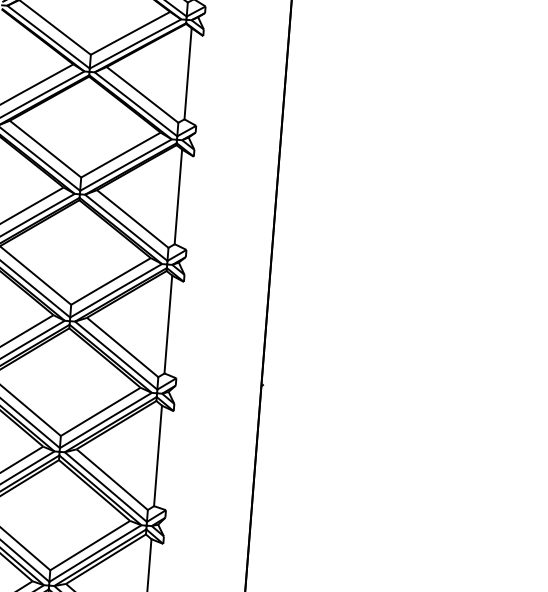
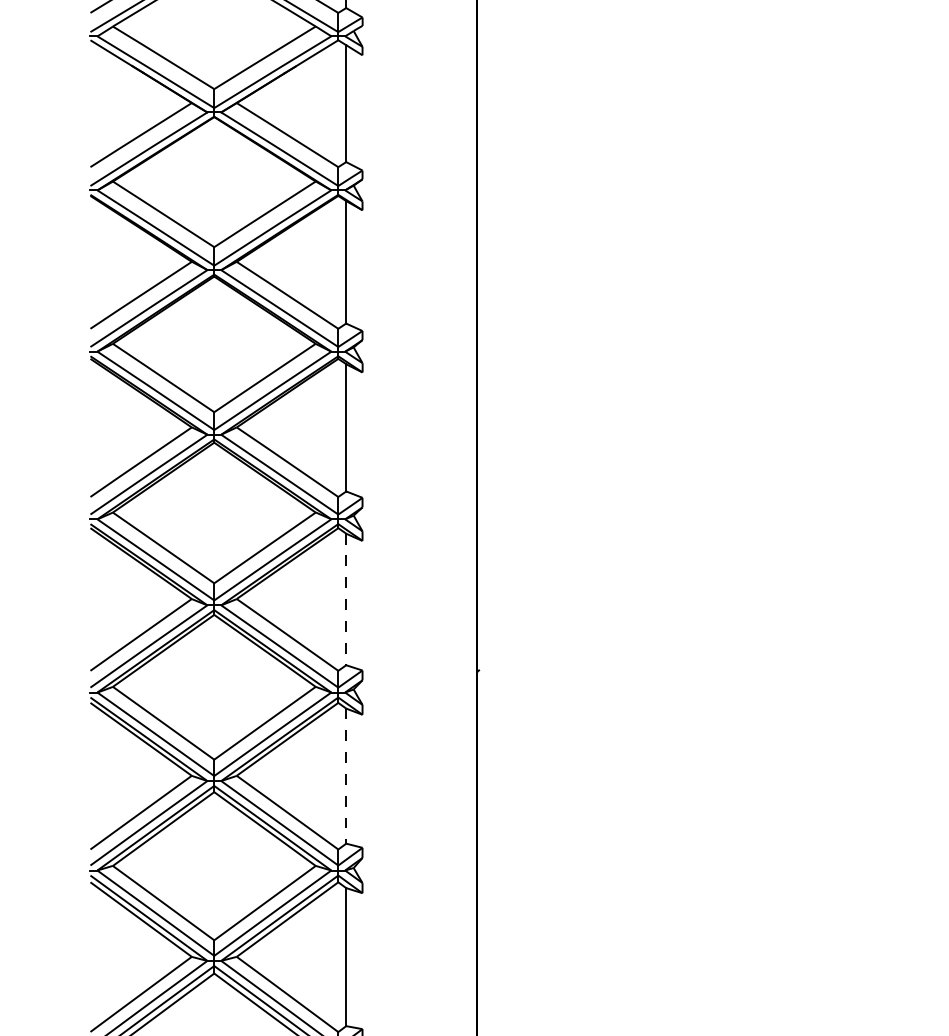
line: (168, 324) -> (346, 599), solid -> dashed
line: (158, 456) -> (346, 776), solid -> dashed

